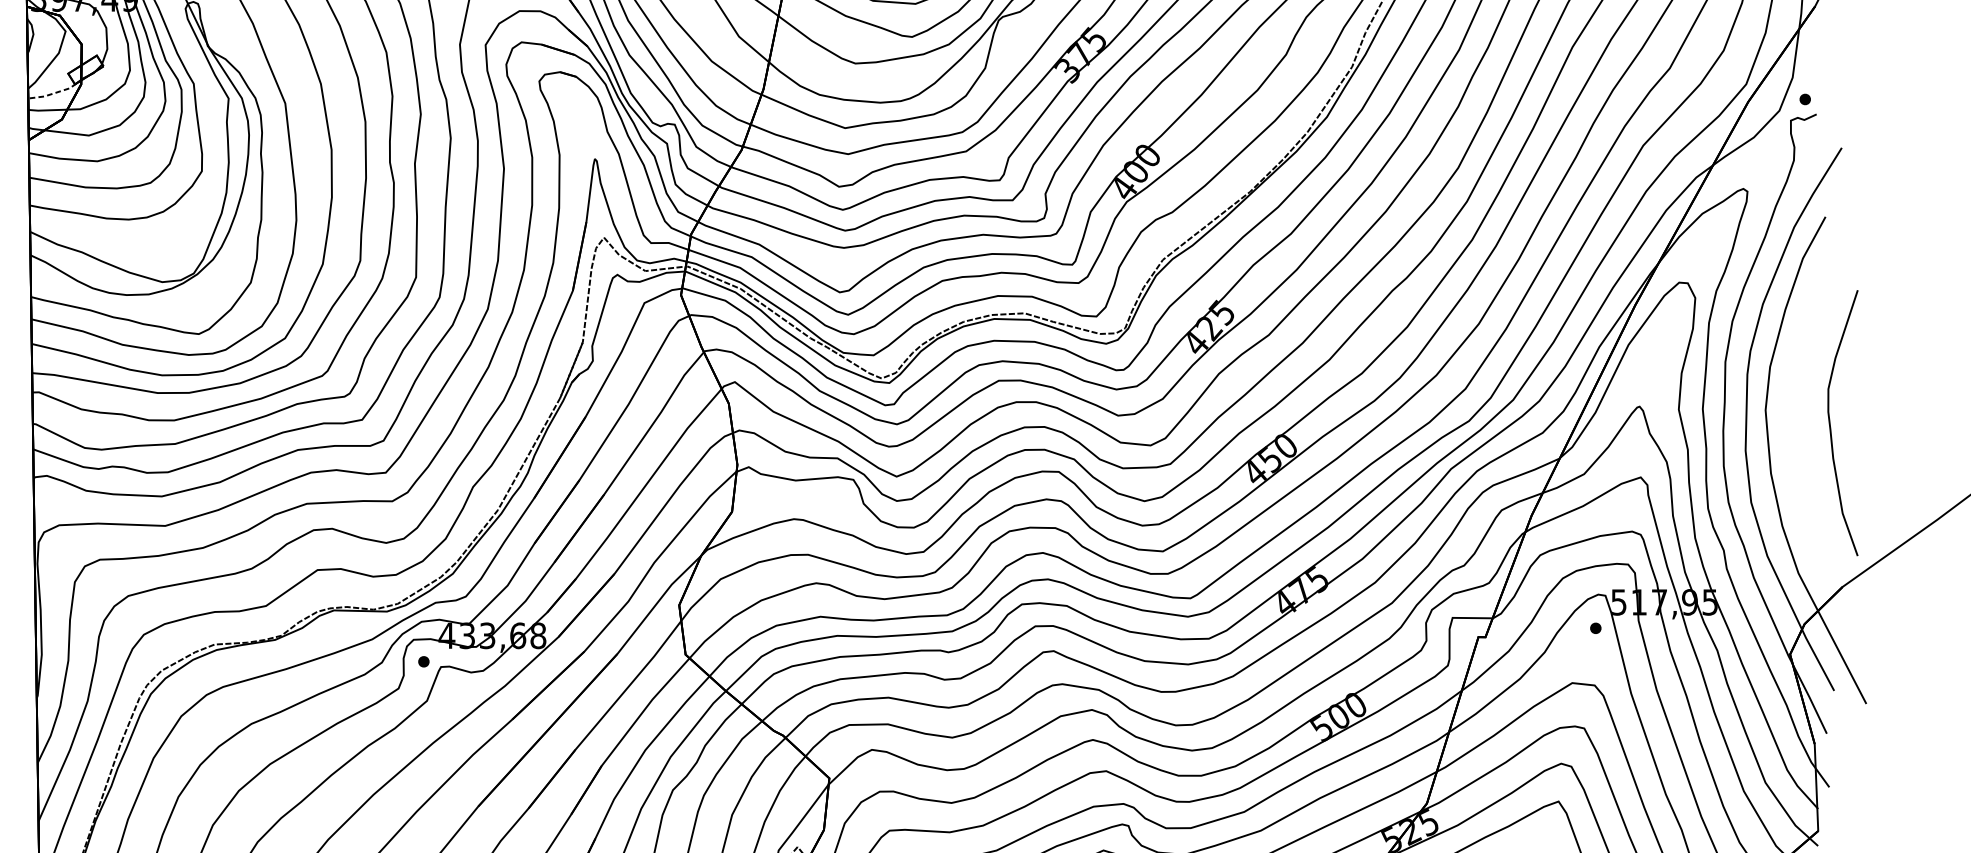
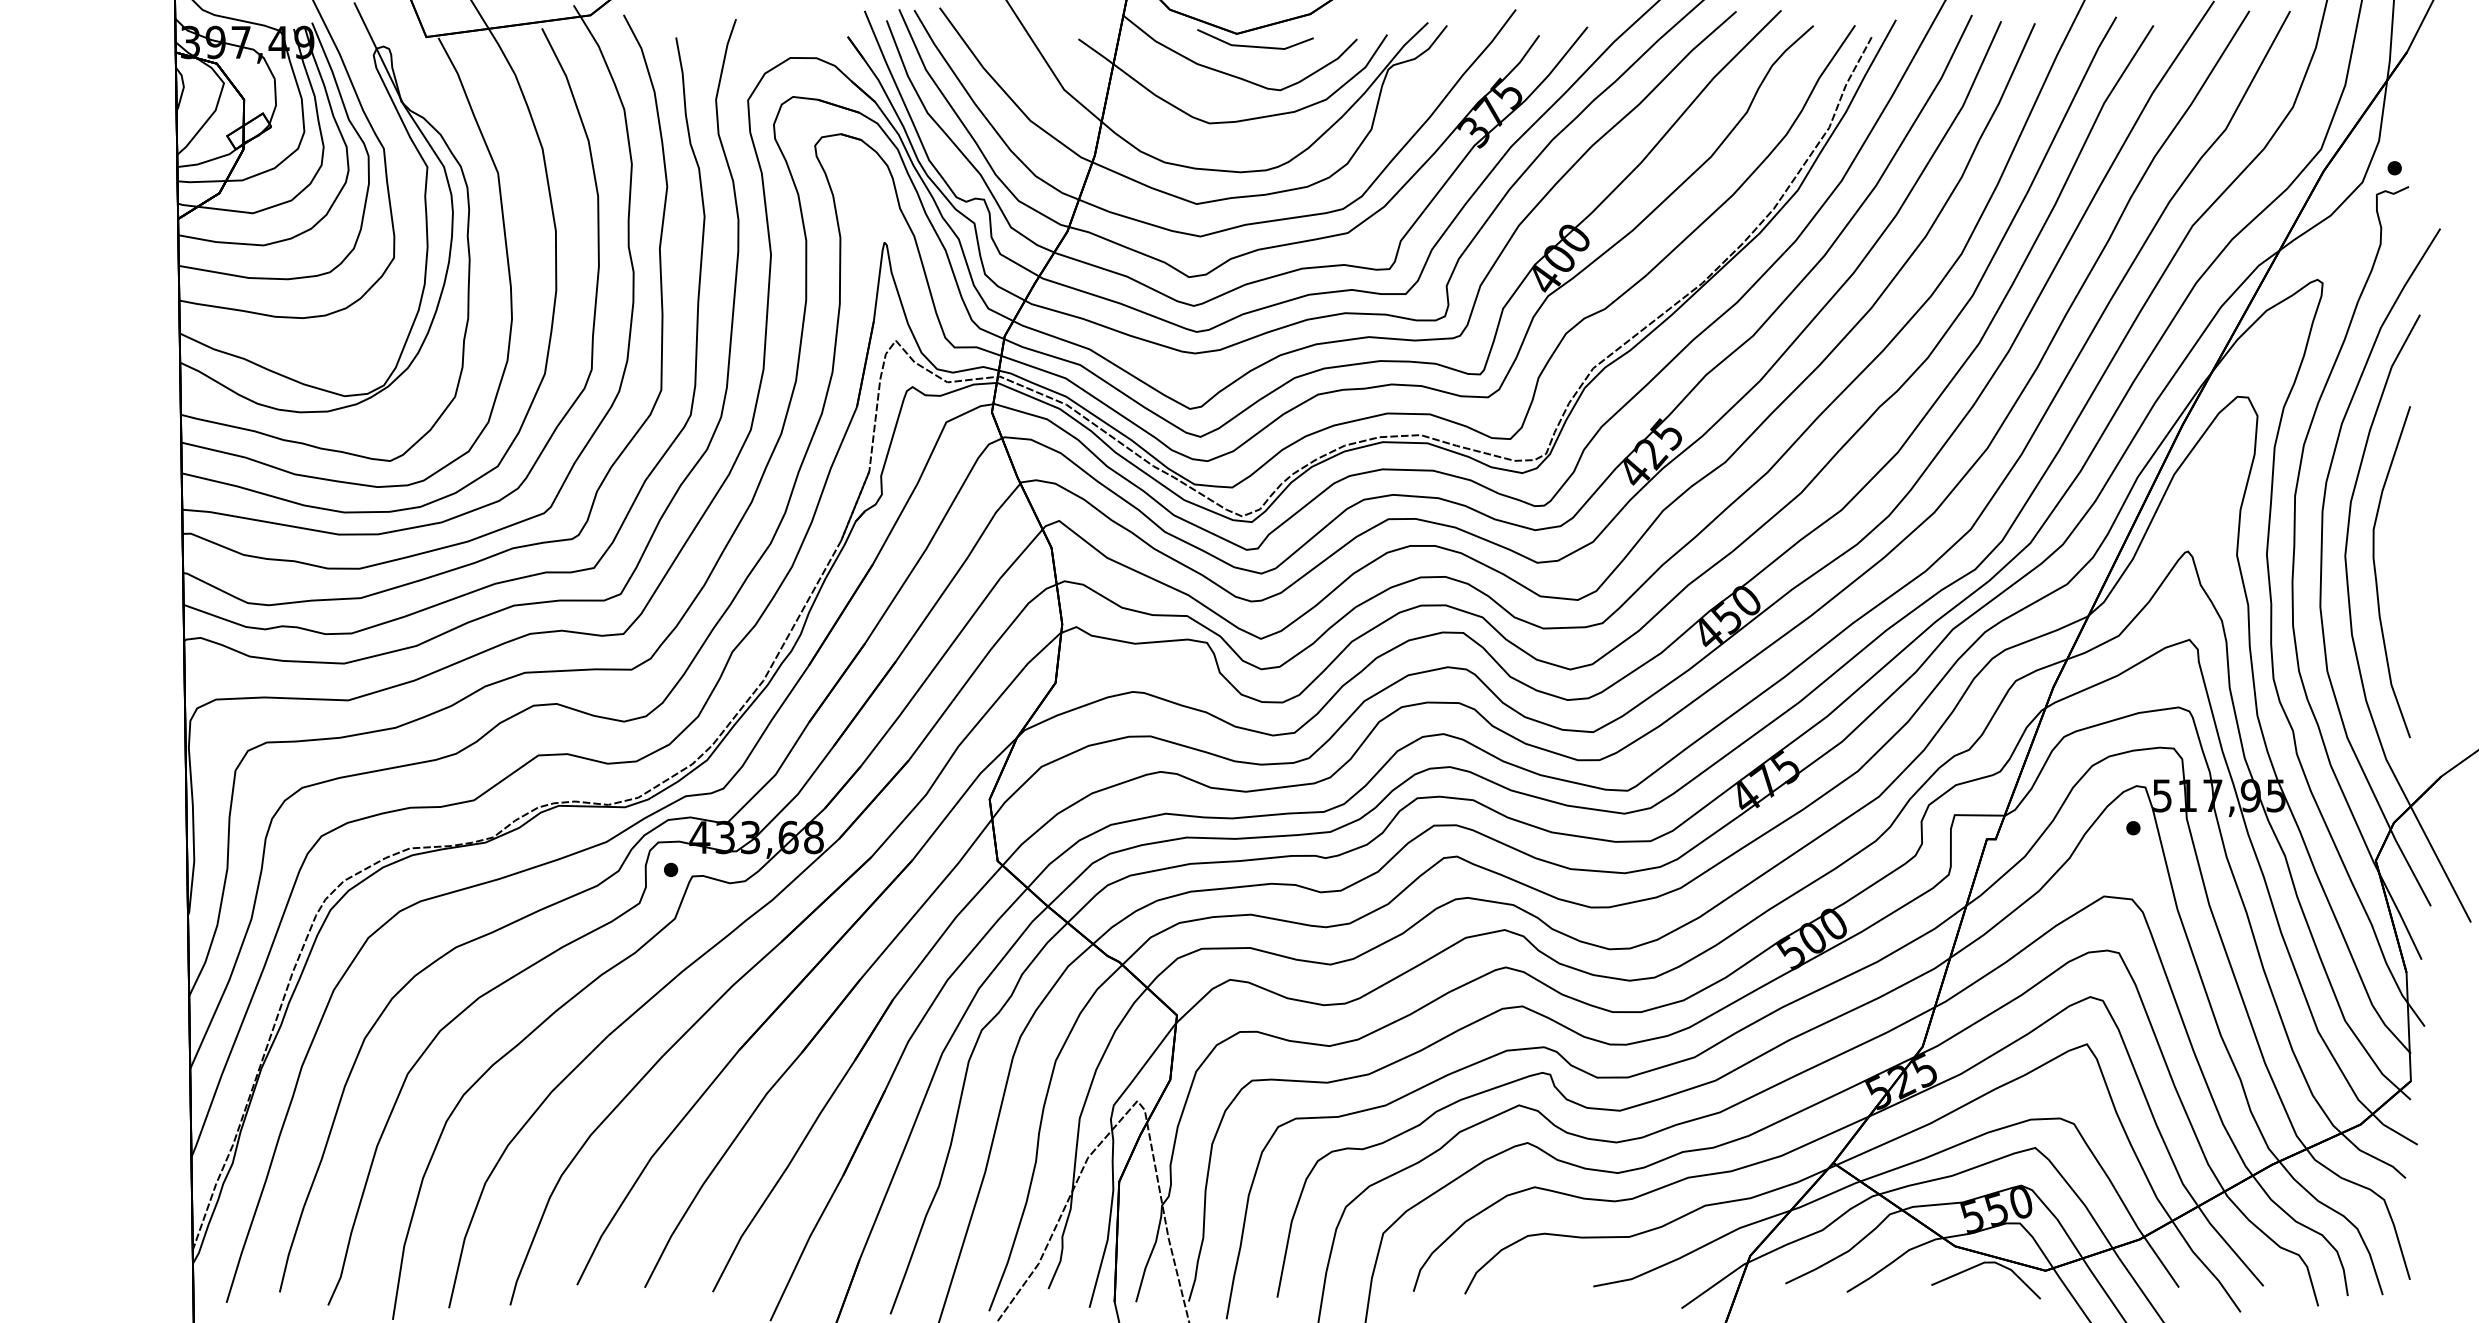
line: (52, 94) -> (207, 161), dashed -> solid
curve: (1830, 423) -> (2376, 572), moved

